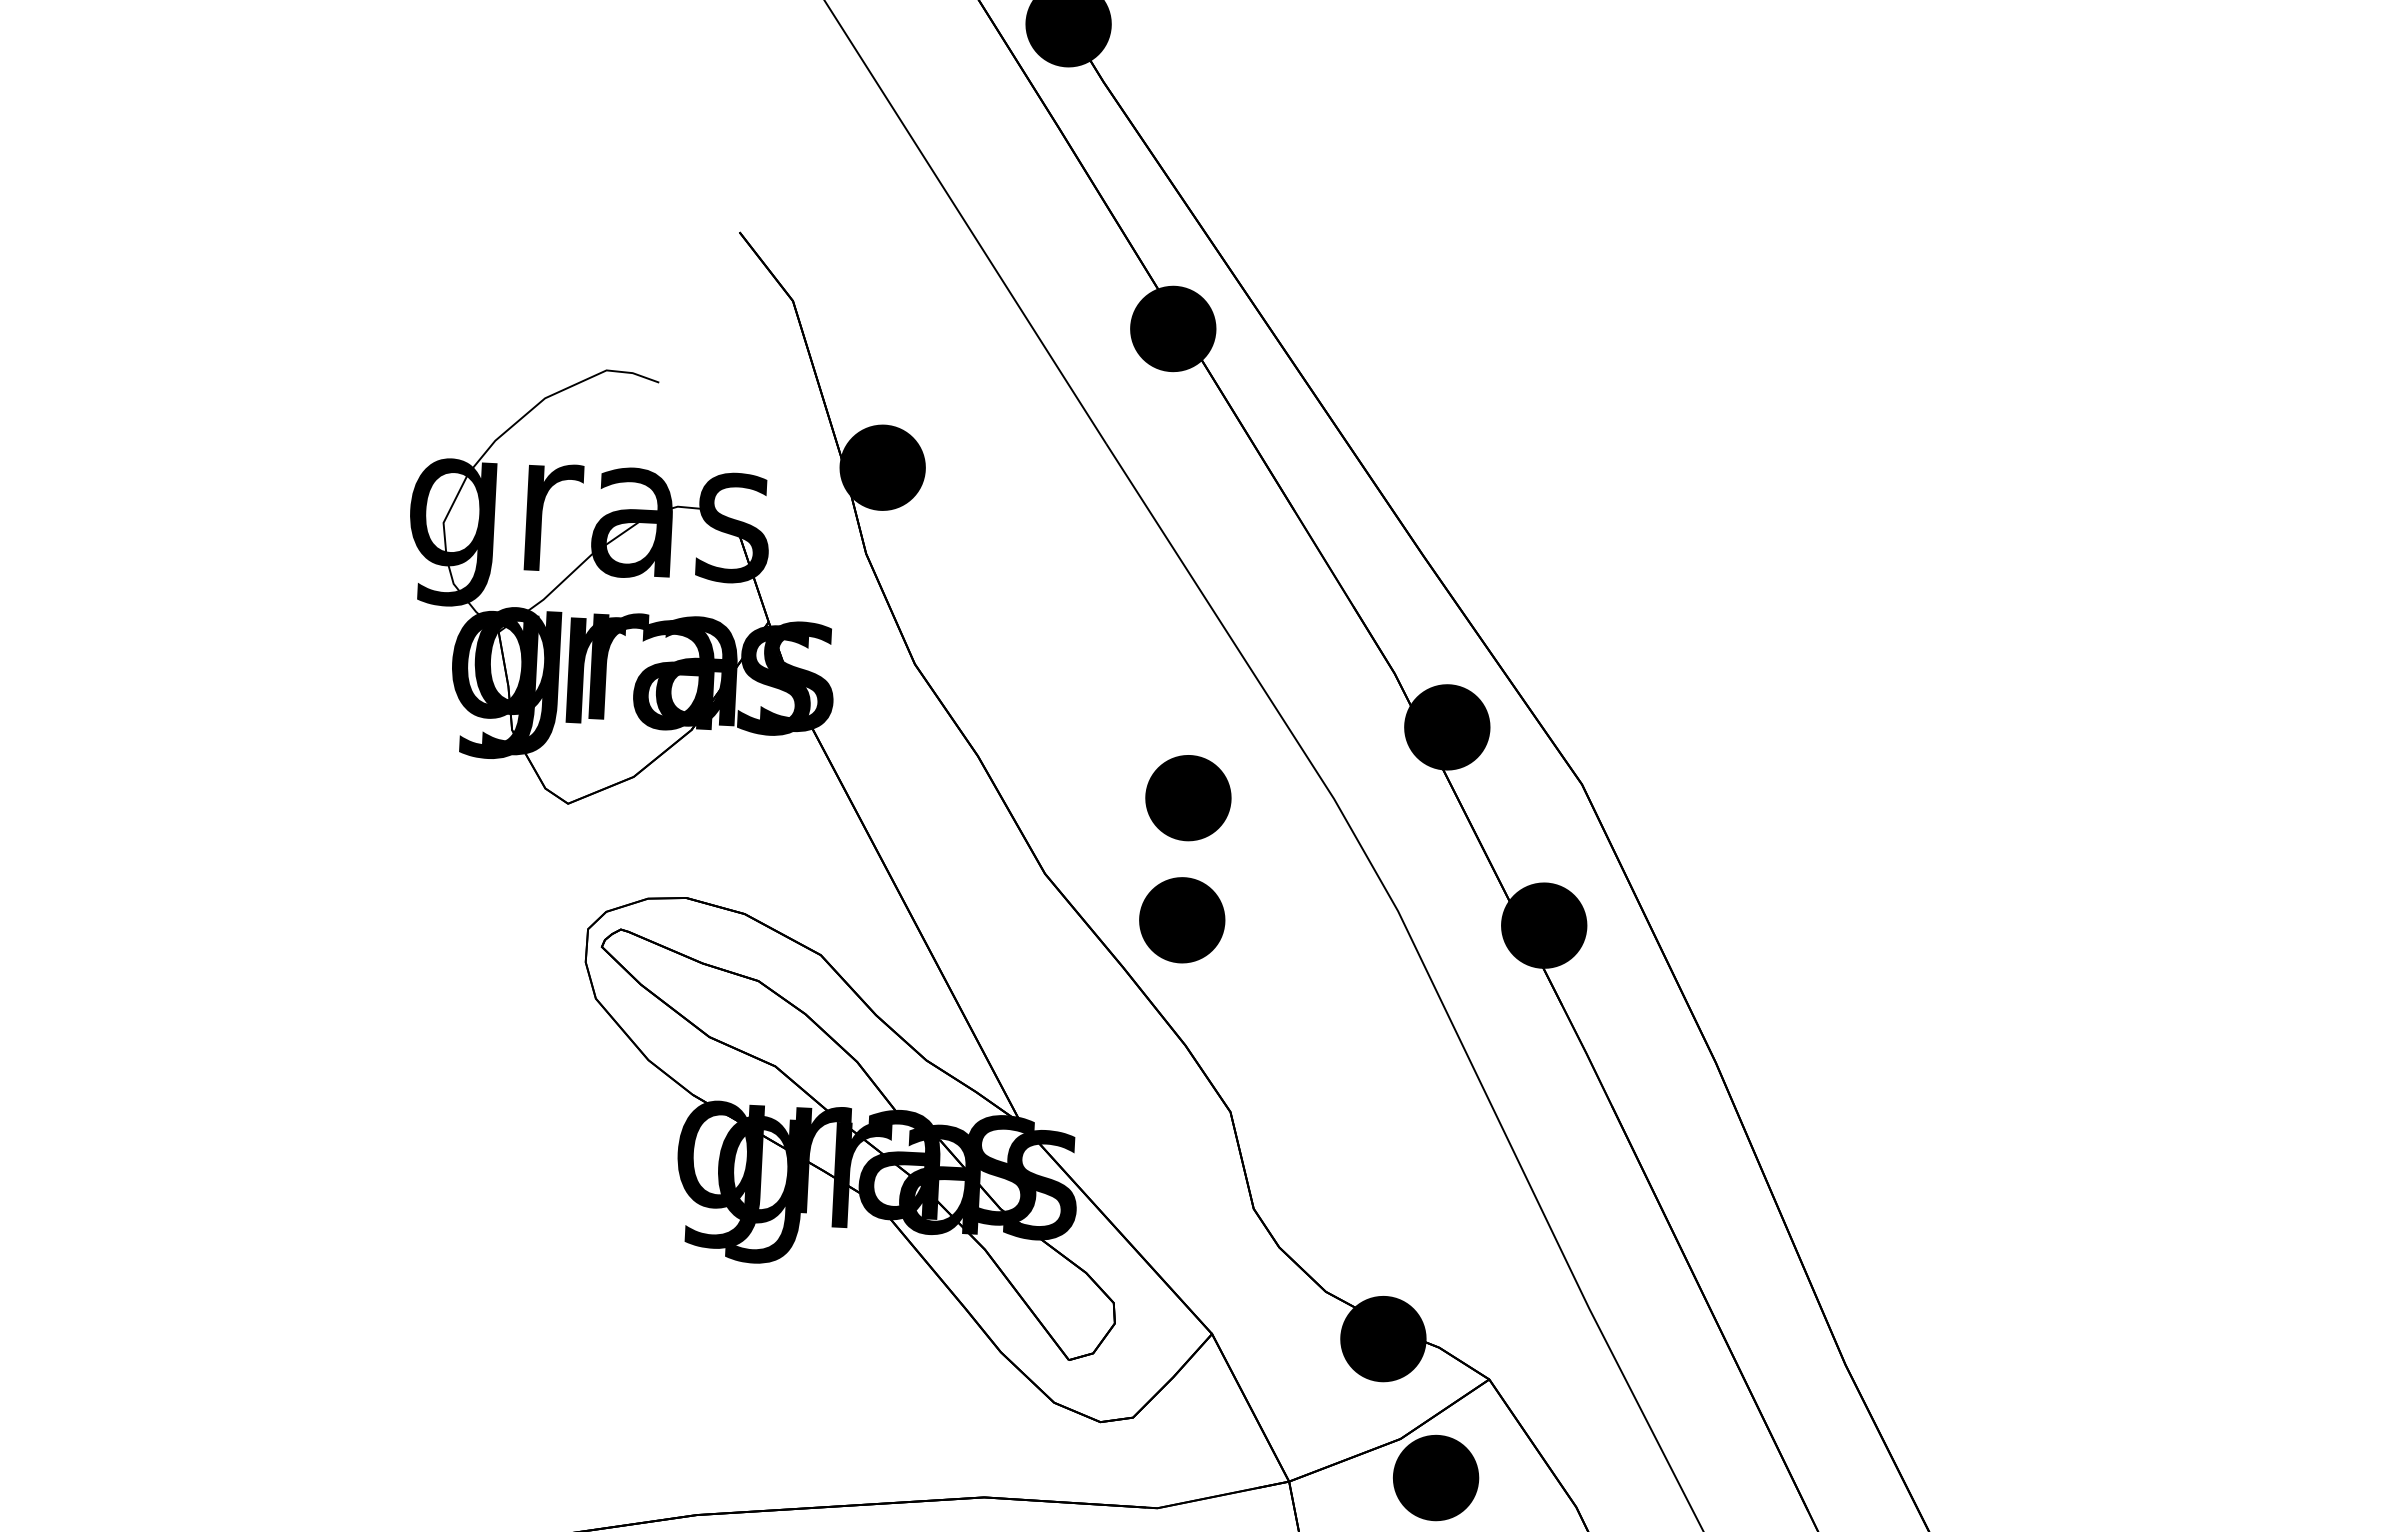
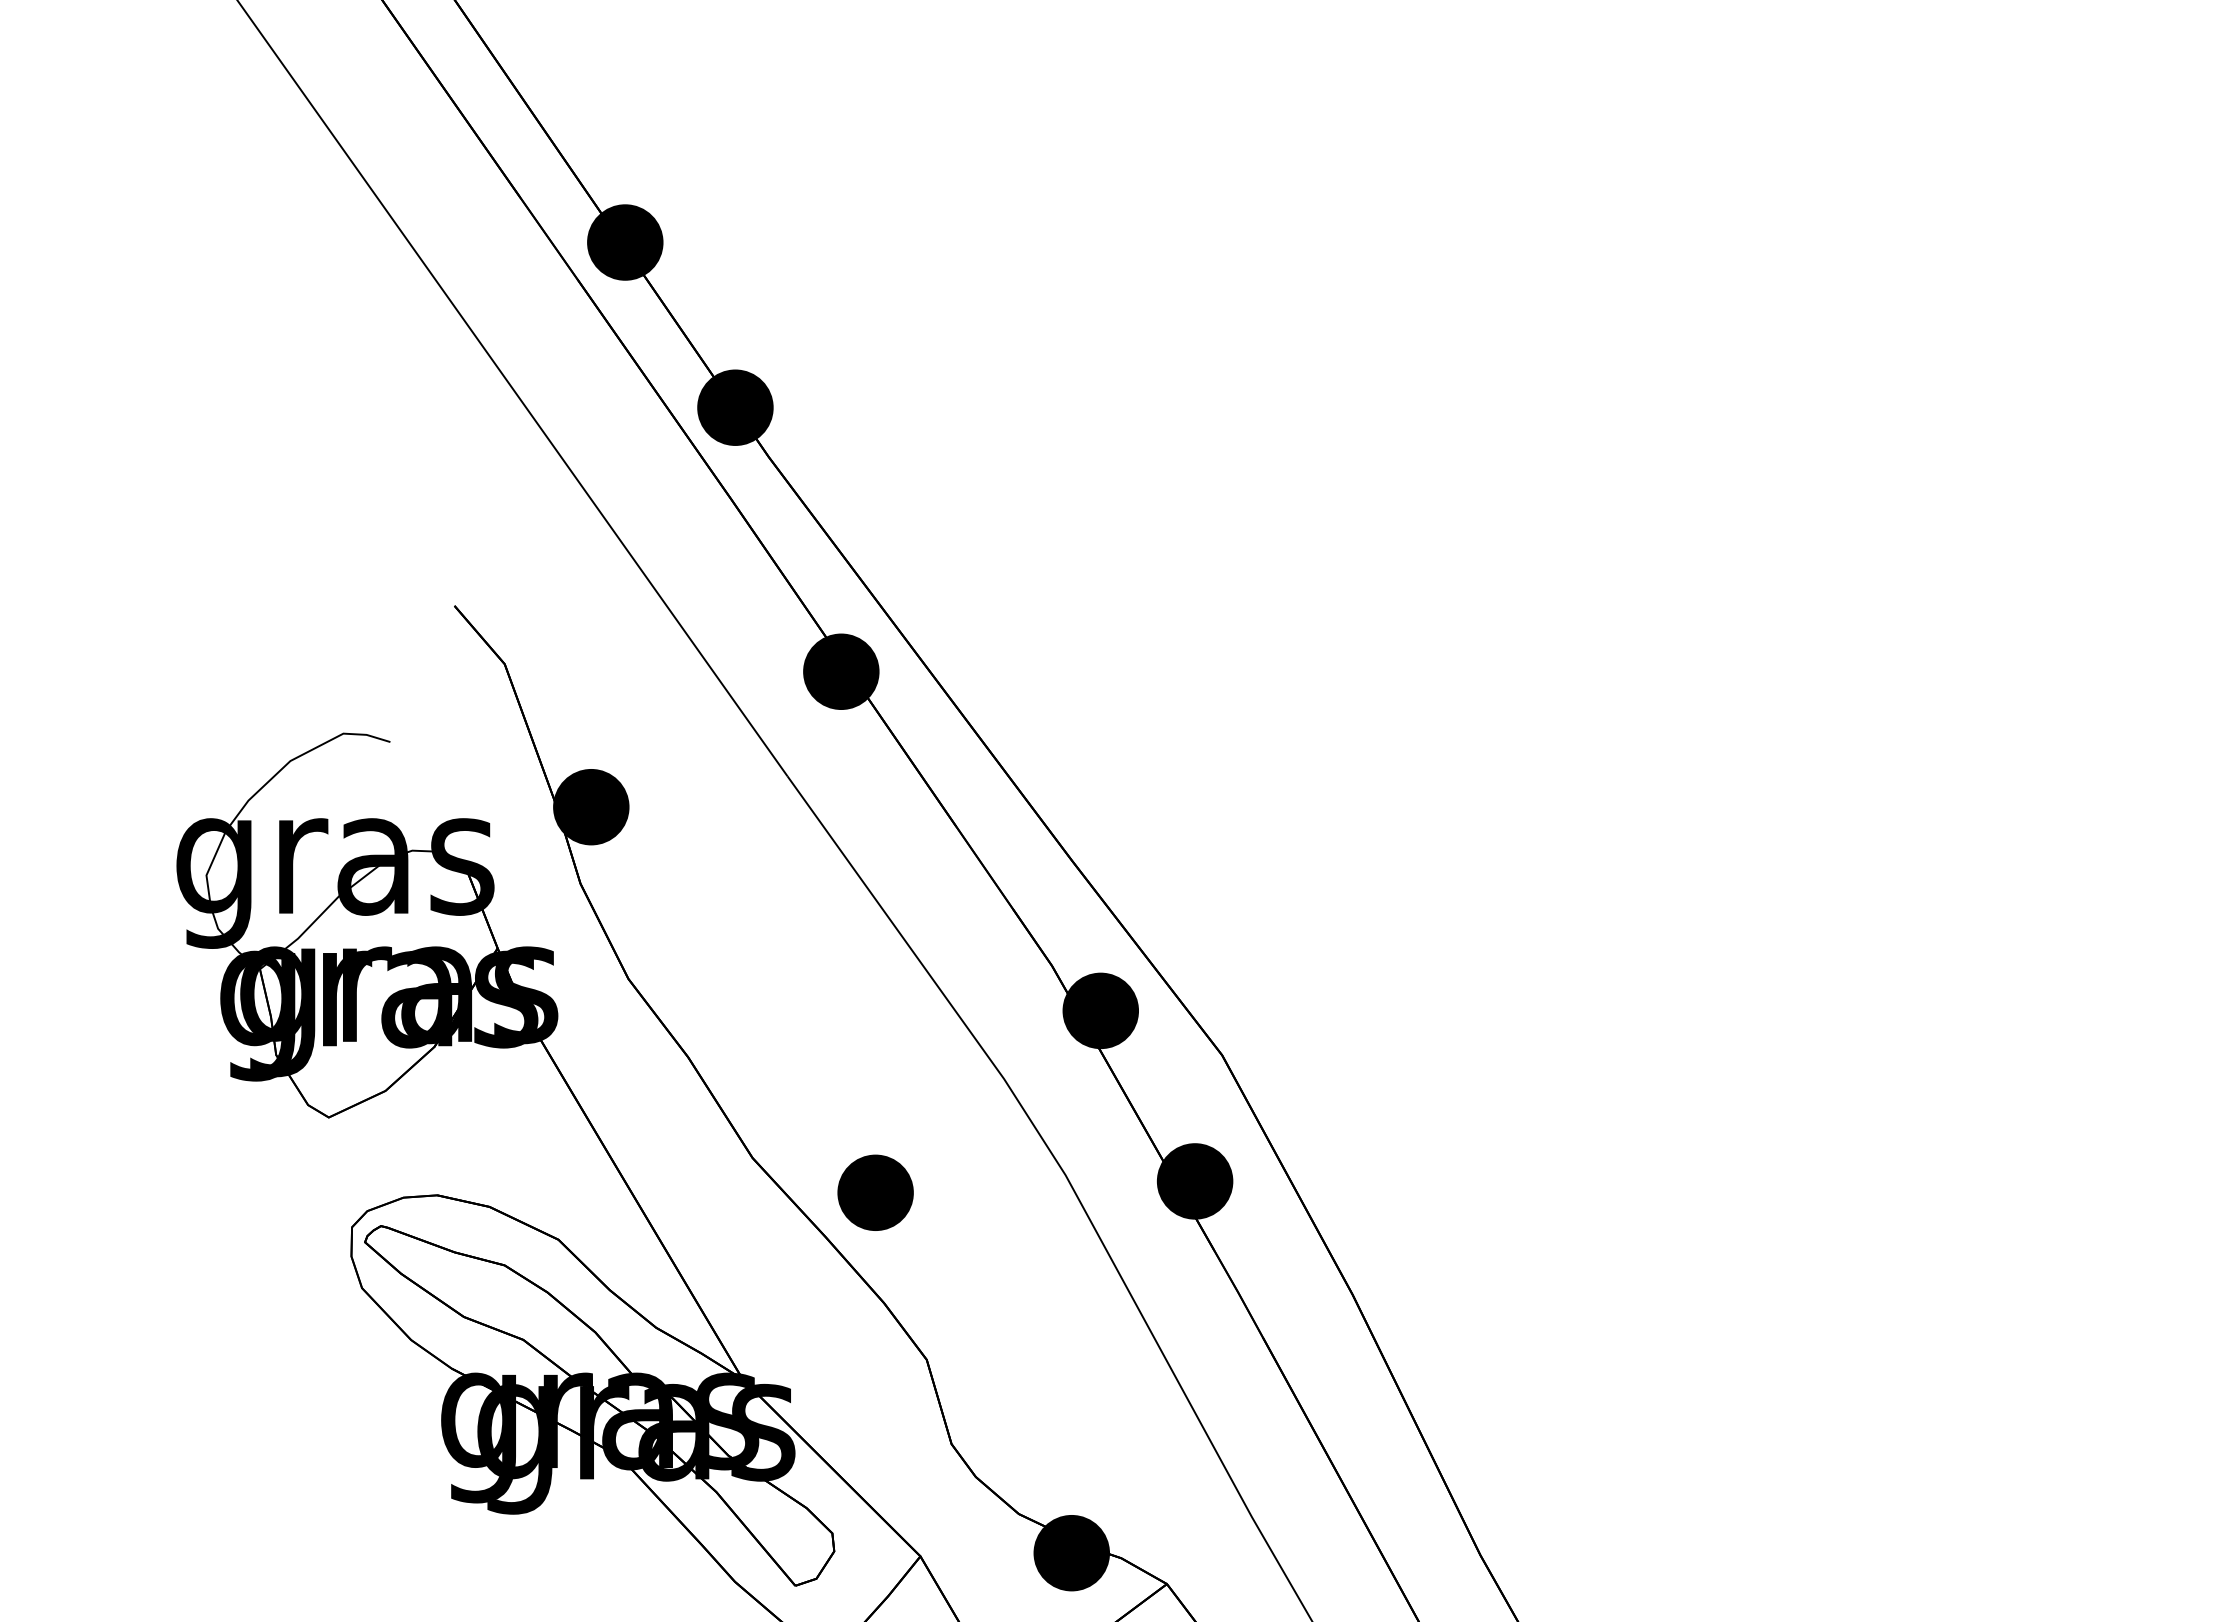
part: (1188, 797) -> (875, 1084), removed

